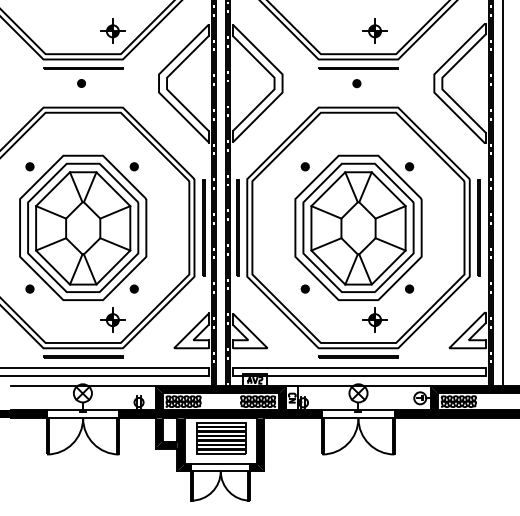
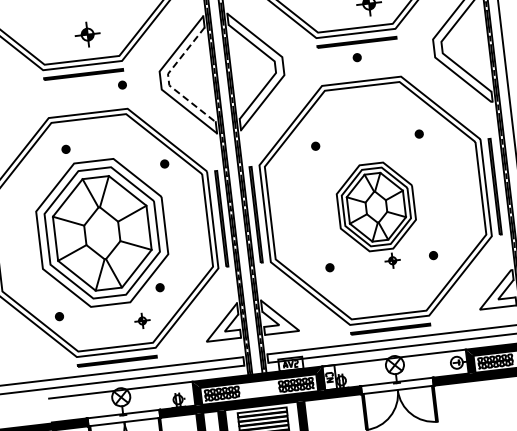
part: (112, 30) -> (87, 33), moved
part: (81, 83) -> (122, 85), moved
line: (167, 83) -> (169, 79), solid -> dashed
part: (29, 166) -> (65, 149), moved
part: (133, 166) -> (163, 163), moved
part: (358, 243) -> (377, 216), size x0.6
part: (29, 288) -> (58, 316), moved
part: (112, 319) -> (142, 320), size x0.6

